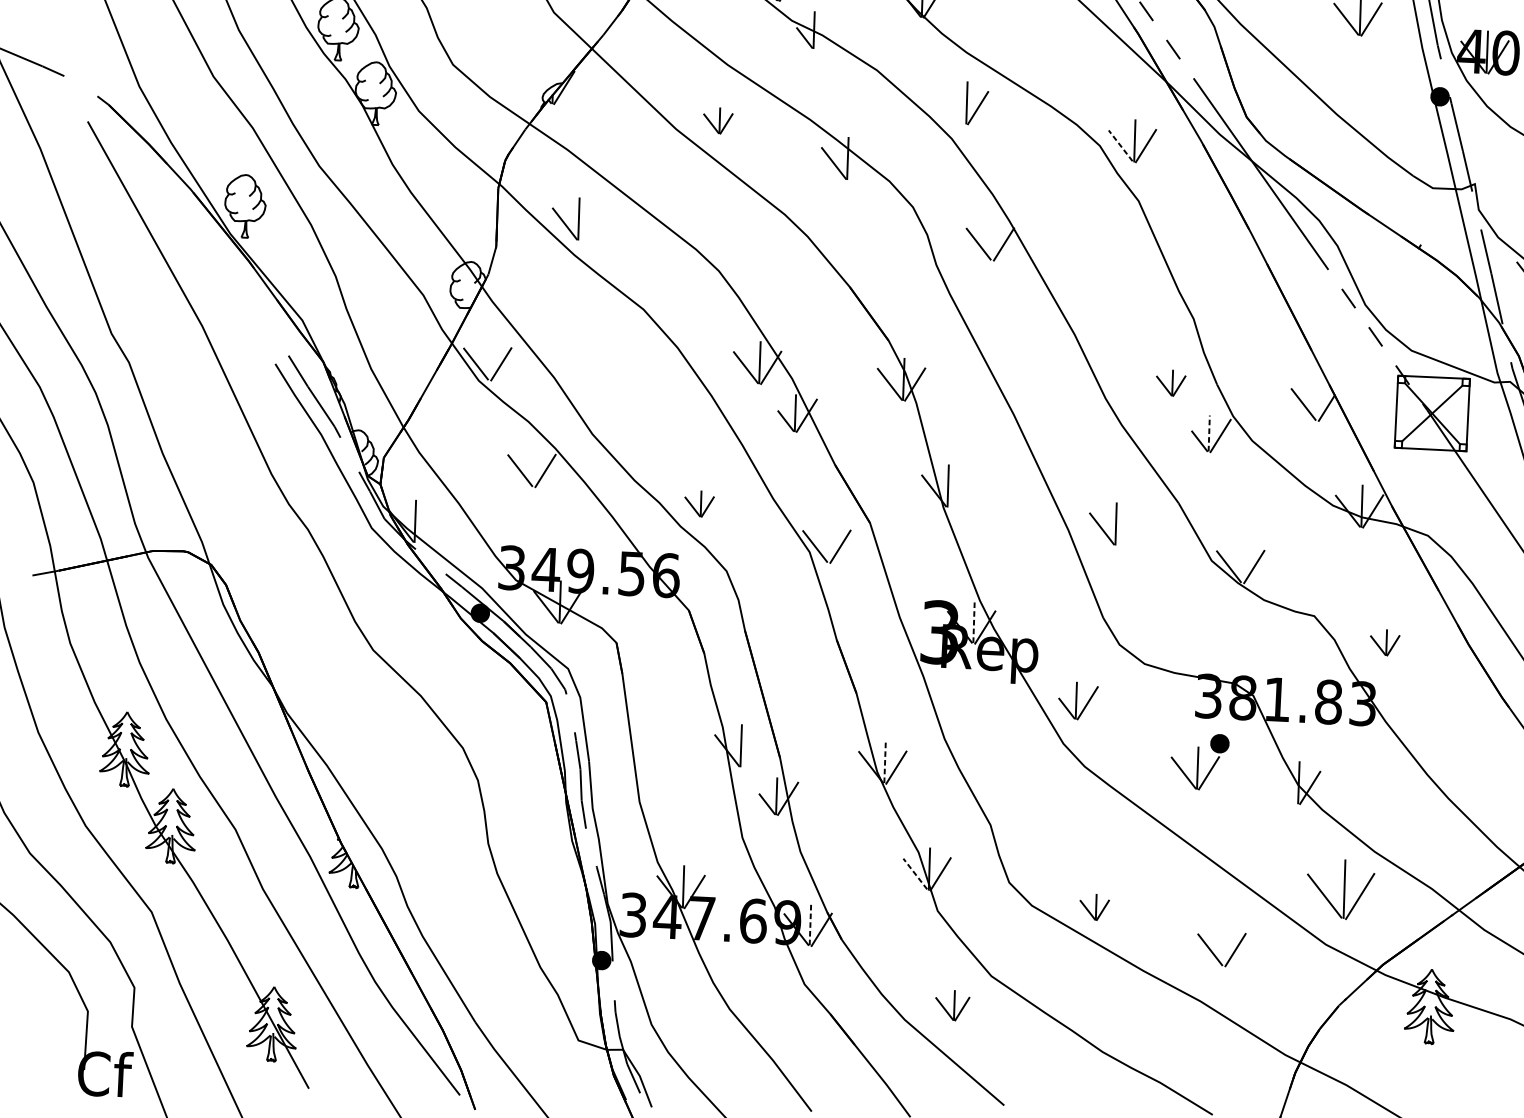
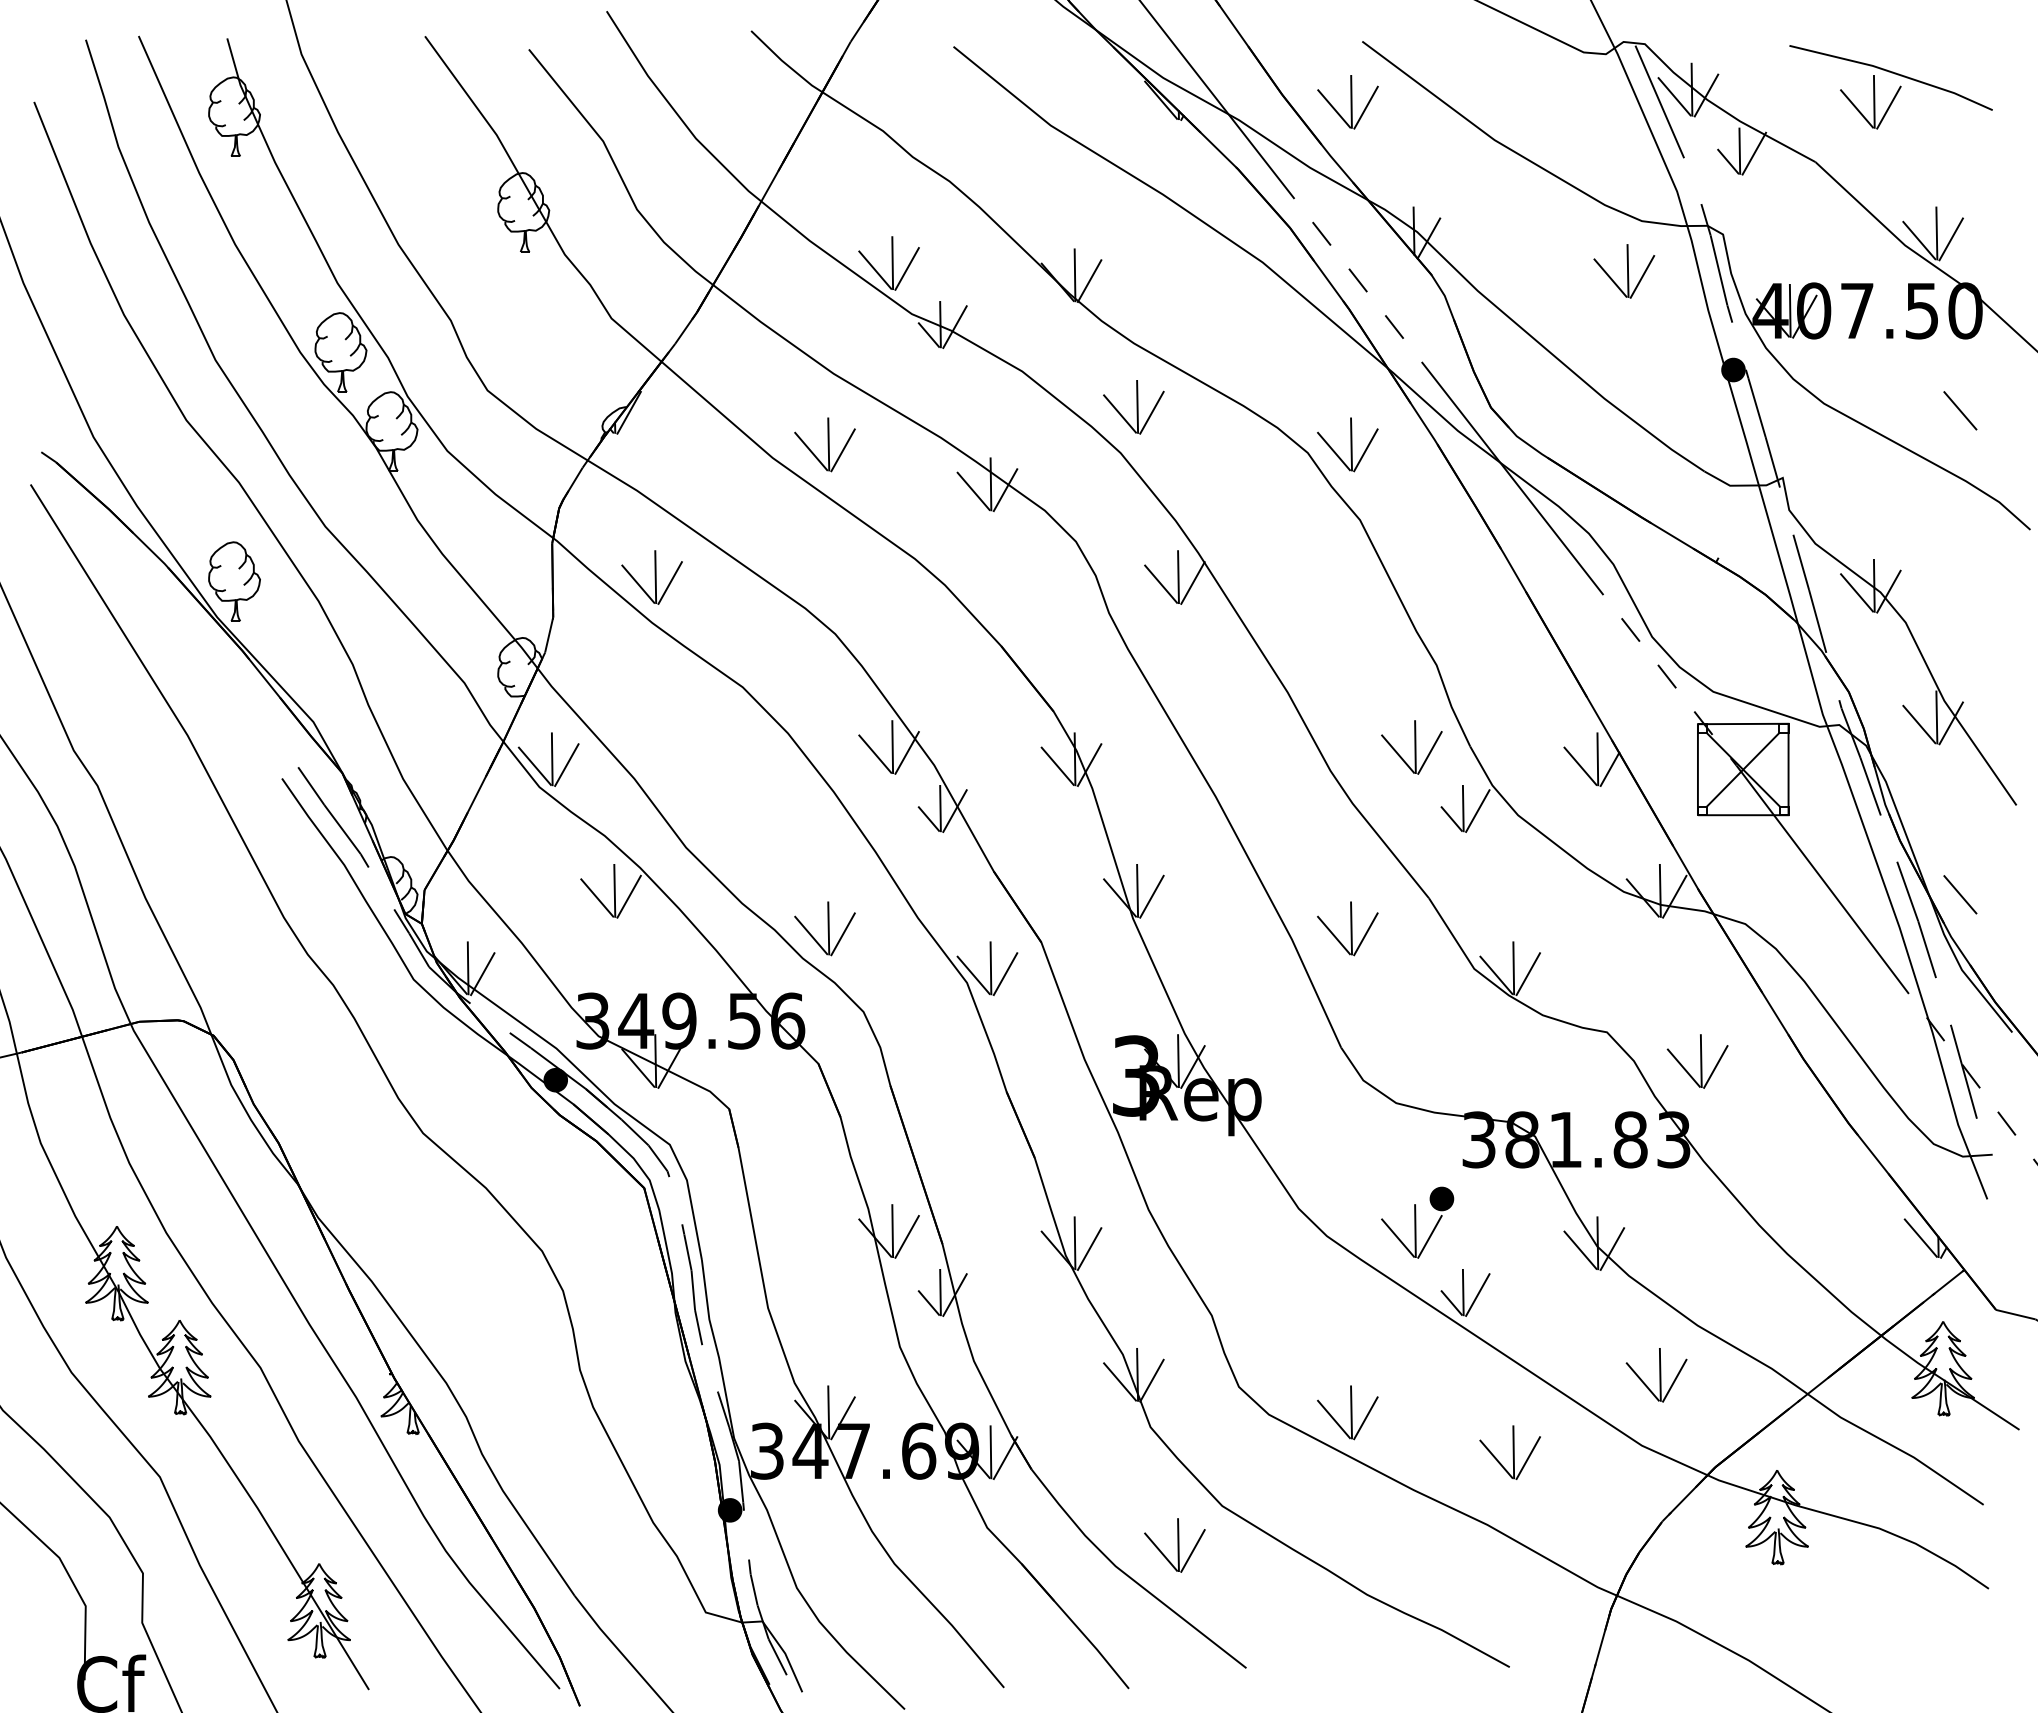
line: (825, 32) -> (954, 326), added
line: (953, 107) -> (1120, 413), added
part: (717, 120) -> (824, 444), size x1.67
line: (1120, 145) -> (1333, 451), dashed -> solid
line: (859, 163) -> (1005, 490), added
line: (589, 223) -> (669, 582), added
line: (992, 239) -> (1178, 577), added
line: (489, 359) -> (551, 759), added
part: (1170, 383) -> (1411, 747), size x1.67
line: (1317, 399) -> (1597, 759), added
line: (1209, 433) -> (1463, 808), dashed -> solid
line: (534, 465) -> (614, 890), added
line: (959, 490) -> (1151, 896), added
part: (698, 503) -> (824, 928), size x1.67
line: (426, 526) -> (482, 974), added
line: (1126, 529) -> (1365, 934), added
line: (828, 541) -> (990, 968), added
line: (1242, 561) -> (1513, 968), added
line: (973, 622) -> (1178, 1061), dashed -> solid
part: (1384, 642) -> (1697, 1061), size x1.67
part: (1078, 700) -> (1465, 1292), moved
line: (751, 750) -> (906, 1236), added
part: (1199, 761) -> (1417, 1222), moved
line: (885, 762) -> (1075, 1243), dashed -> solid
line: (1284, 787) -> (1580, 1249), added
line: (915, 873) -> (1120, 1381), dashed -> solid
part: (1340, 889) -> (1656, 1375), size x0.71
part: (1094, 907) -> (1347, 1412), size x1.67
line: (810, 924) -> (990, 1452), dashed -> solid
line: (1224, 945) -> (1513, 1452), added
part: (952, 1005) -> (1174, 1545), size x1.43

